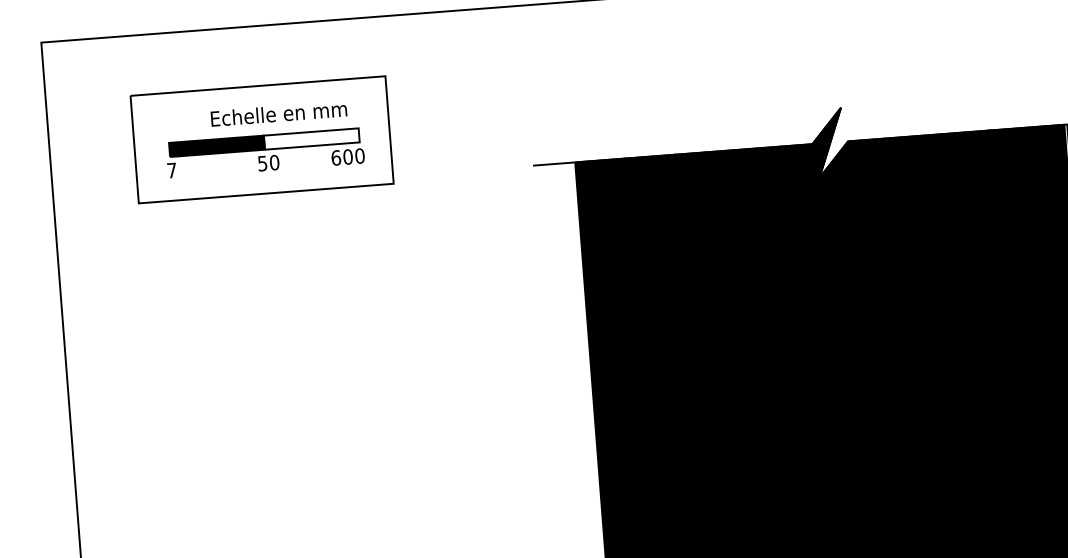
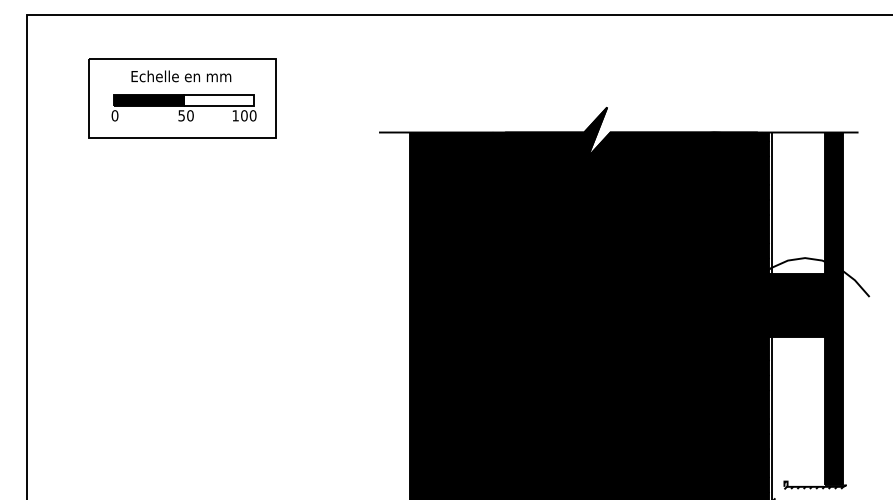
text: (279, 113) -> (181, 76), moved
text: (335, 157) -> (235, 115), 600 -> 100
text: (171, 170) -> (114, 115), 7 -> 0

